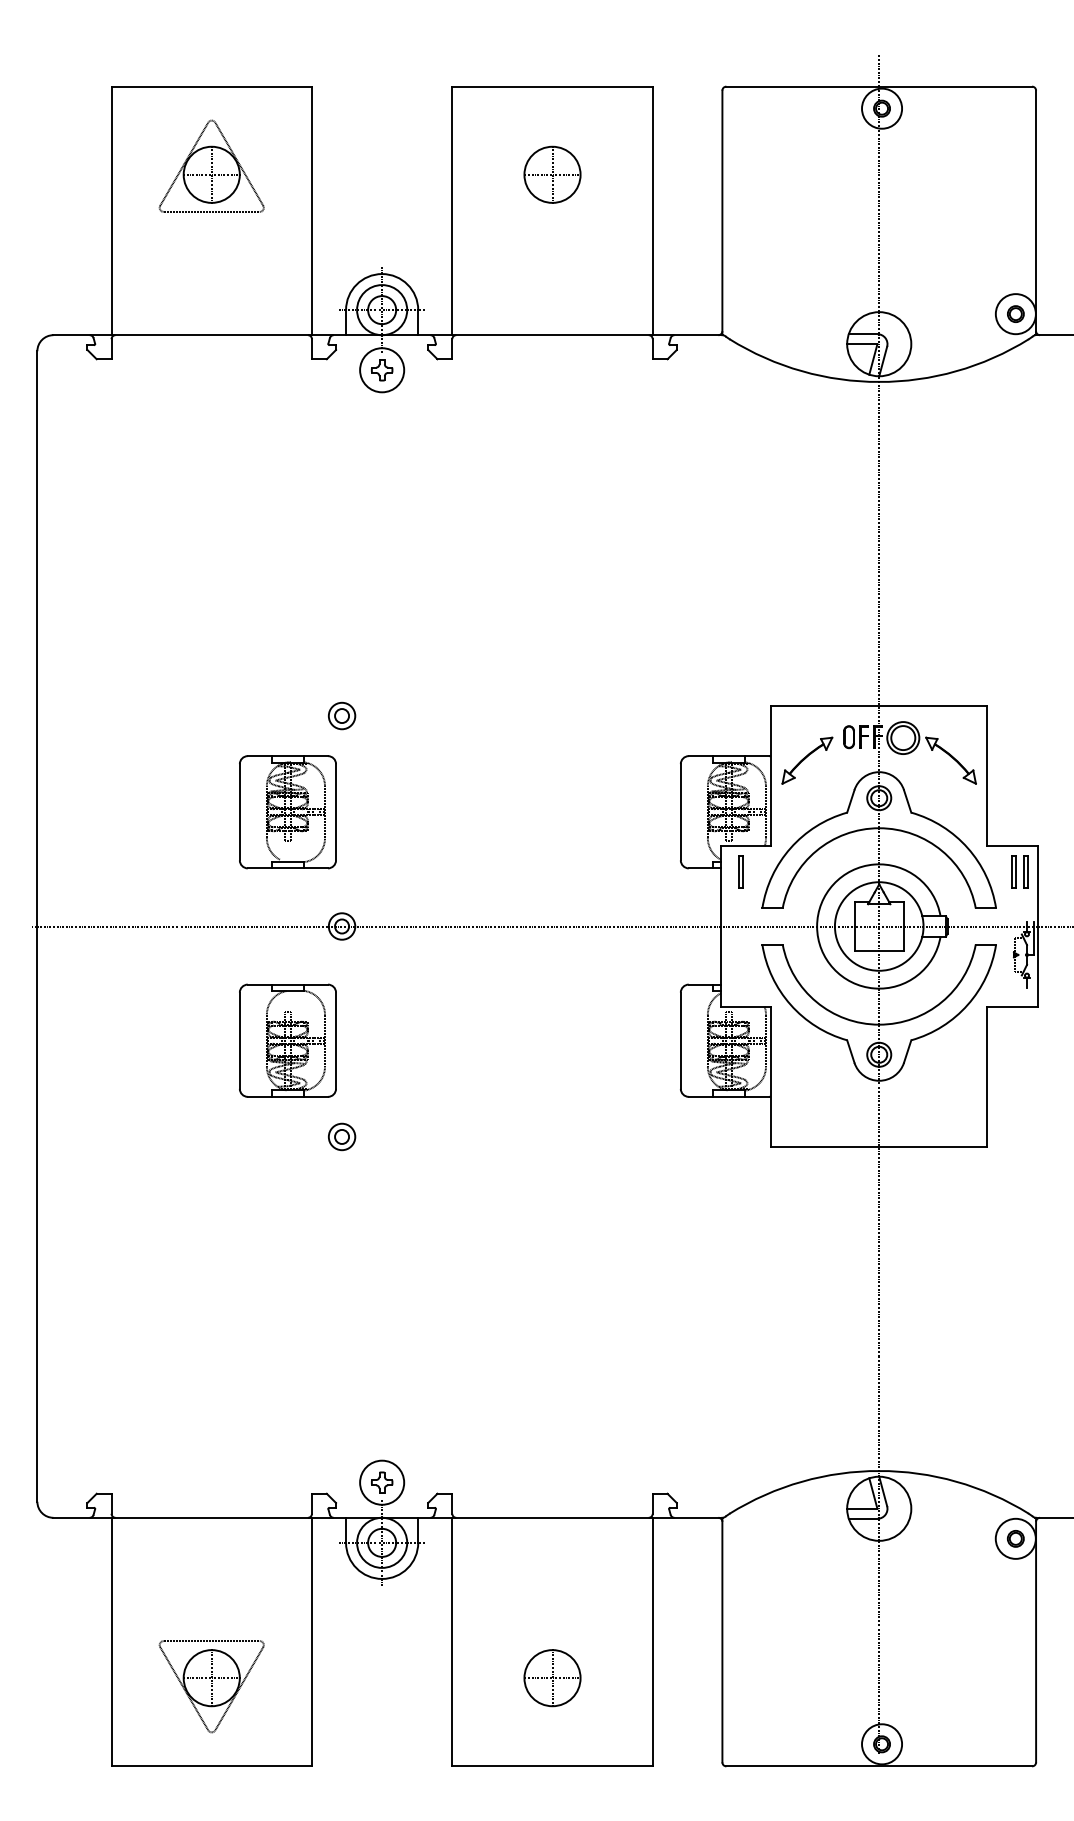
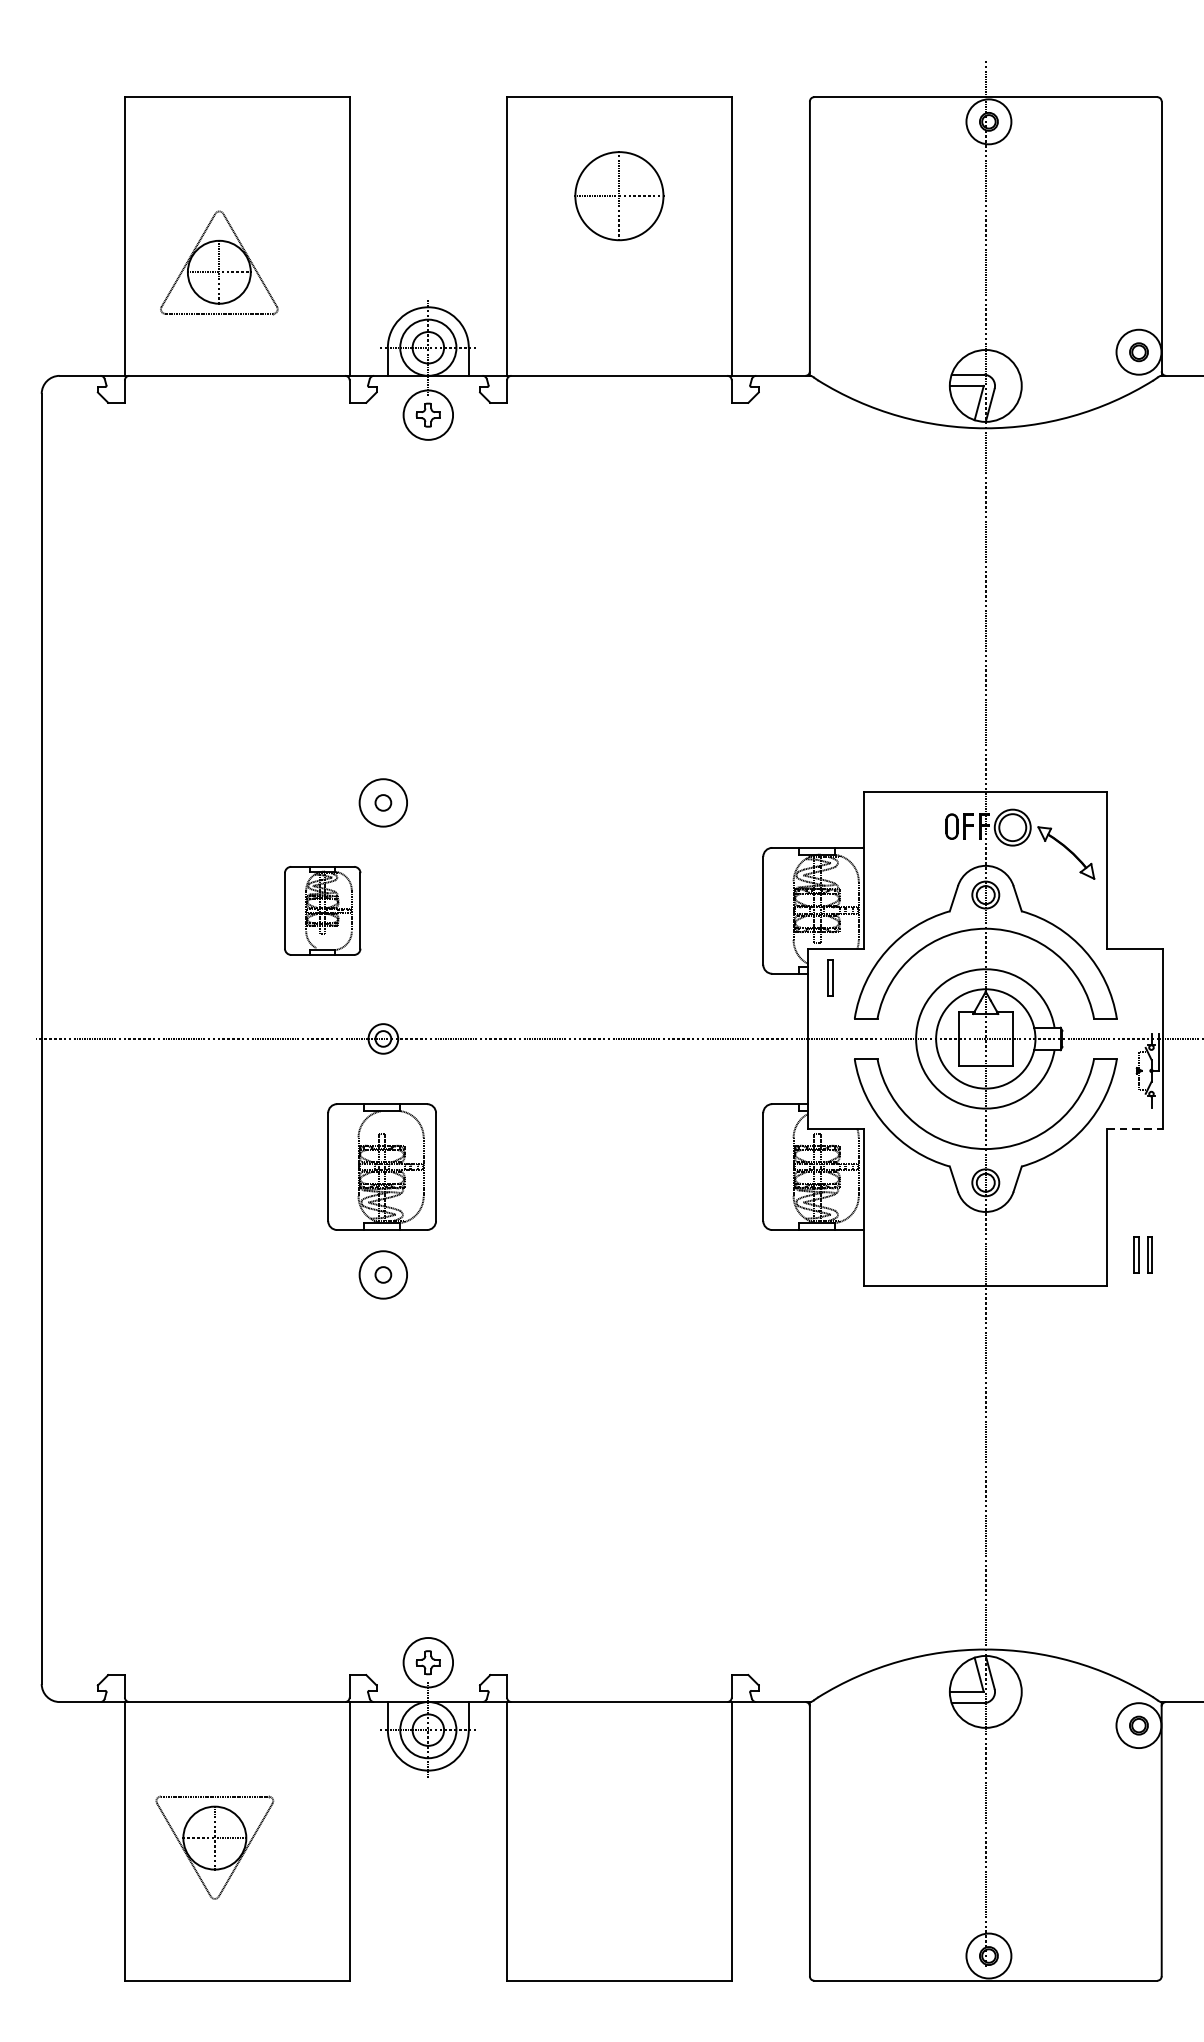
part: (211, 165) -> (219, 261), moved
part: (552, 174) -> (619, 195), size x1.4
circle: (341, 715) -> (382, 802), size x1.6
part: (807, 760) -> (905, 852), removed
part: (287, 812) -> (322, 911), size x0.7
part: (1019, 871) -> (1143, 1254), moved
line: (1013, 1006) -> (1136, 1128), solid -> dashed
part: (287, 1040) -> (381, 1166), moved
circle: (341, 1136) -> (382, 1274), size x1.6
part: (552, 1678) -> (619, 1882), removed
part: (211, 1686) -> (214, 1847), moved

